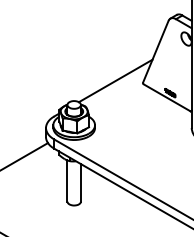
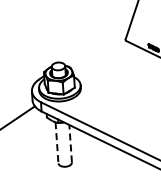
line: (115, 80) -> (97, 39), removed
line: (67, 180) -> (57, 142), solid -> dashed
line: (80, 182) -> (70, 143), solid -> dashed

